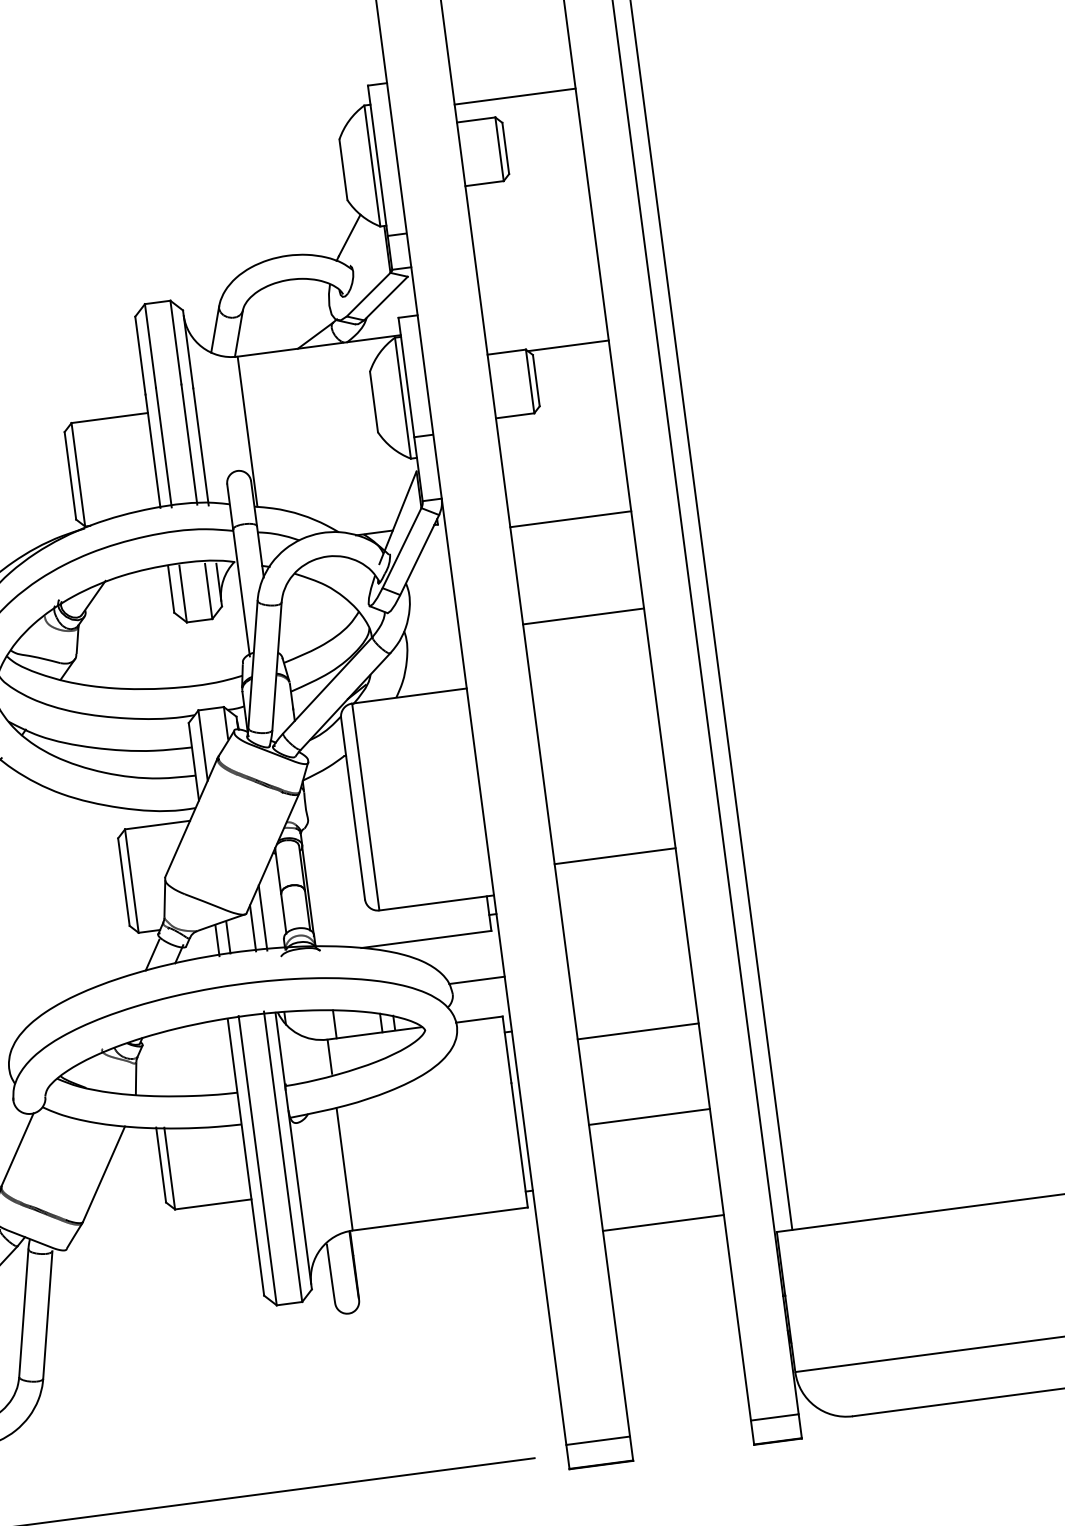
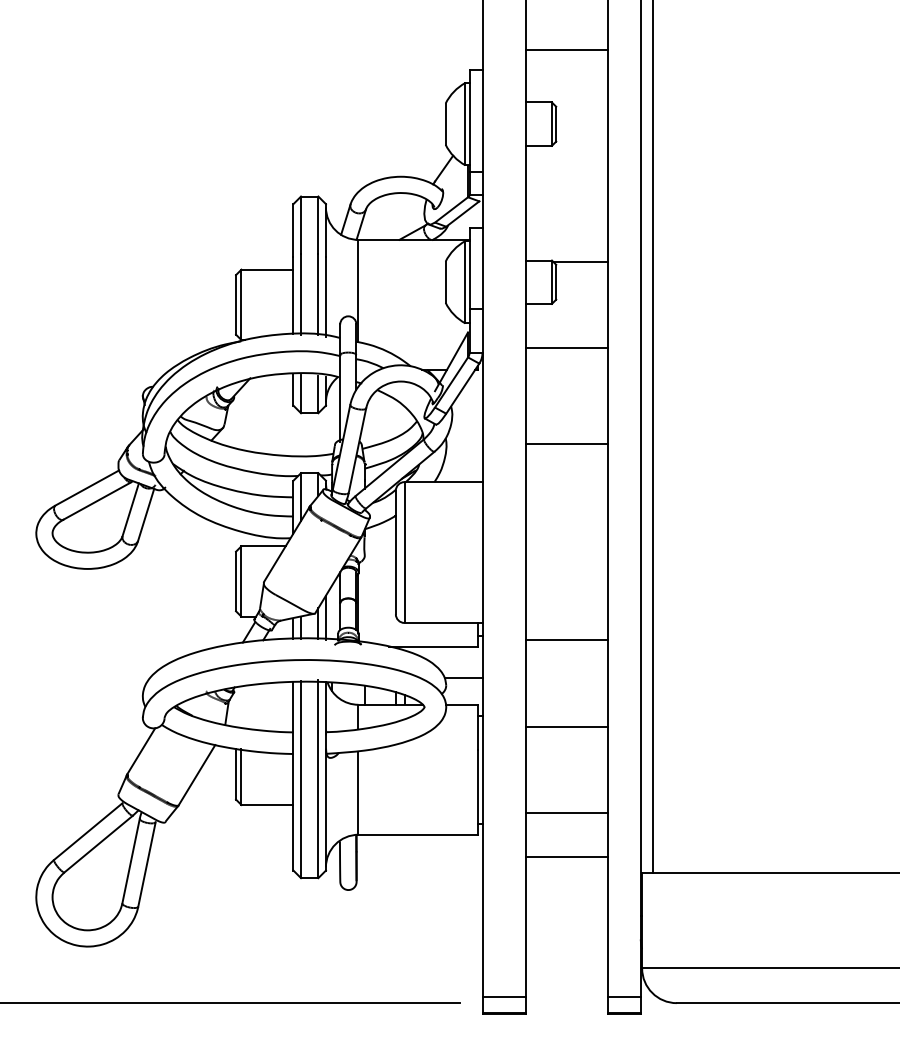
line: (514, 97) -> (566, 50), moved
line: (570, 520) -> (566, 348), moved
line: (614, 856) -> (566, 640), moved
line: (648, 1116) -> (566, 812), moved

